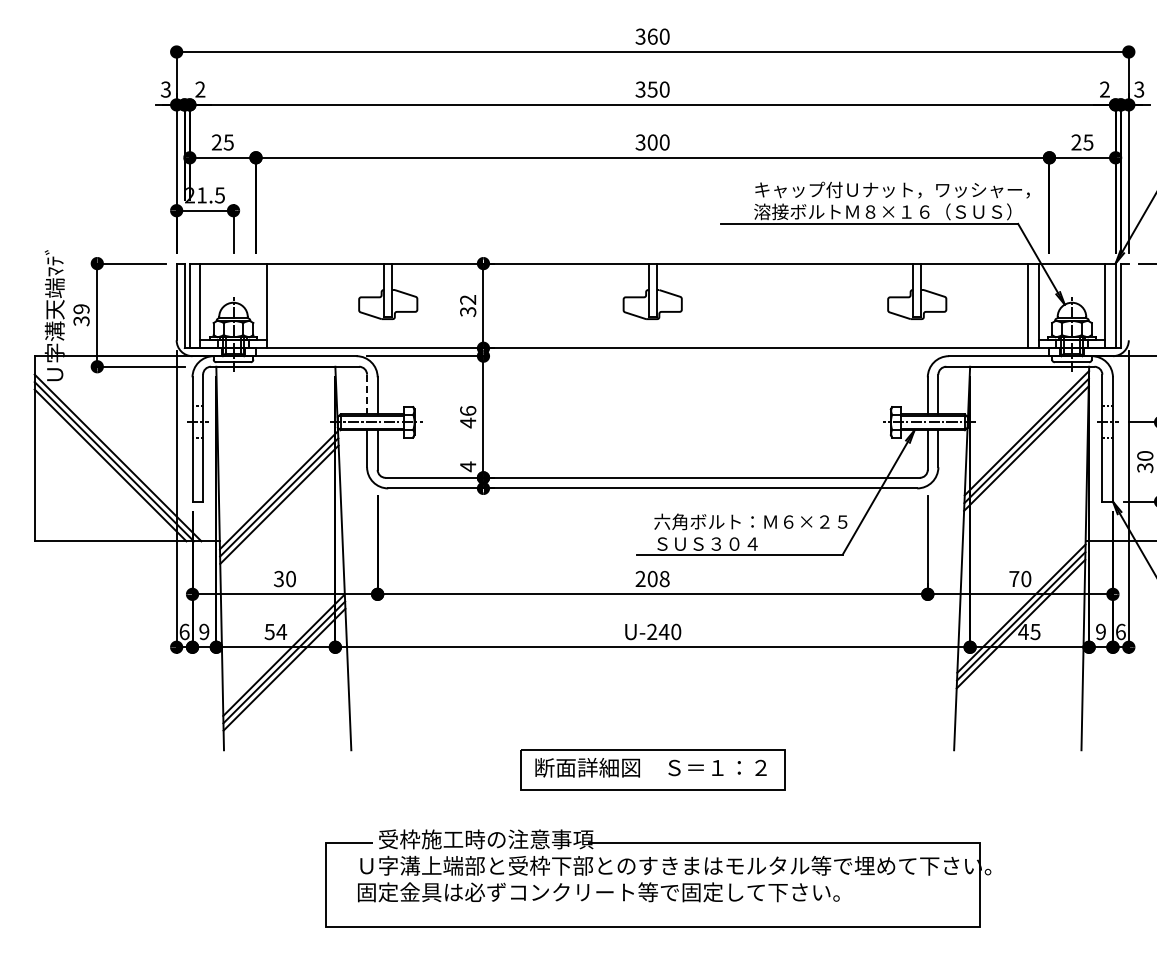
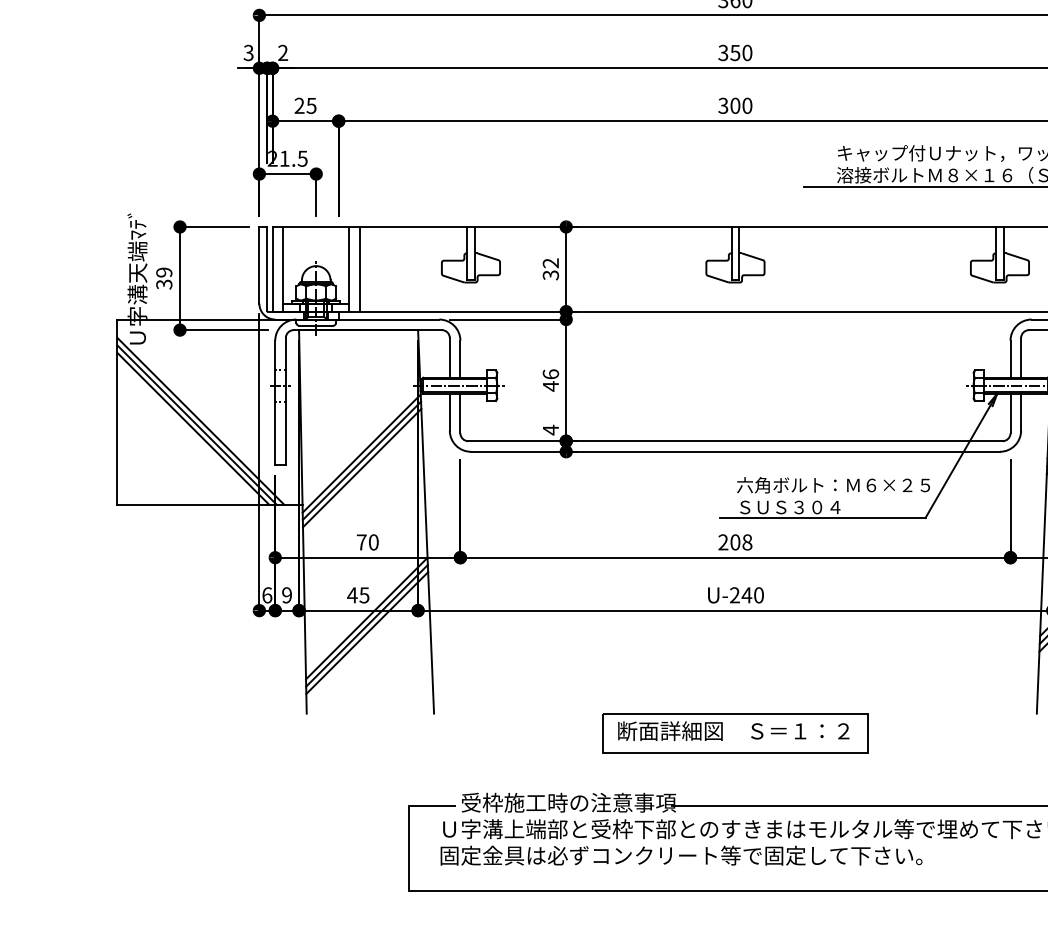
line: (277, 305) -> (360, 268), added
line: (367, 394) -> (450, 357), dashed -> solid
text: (278, 578) -> (361, 541), 30 -> 70
text: (275, 632) -> (358, 595), 54 -> 45

